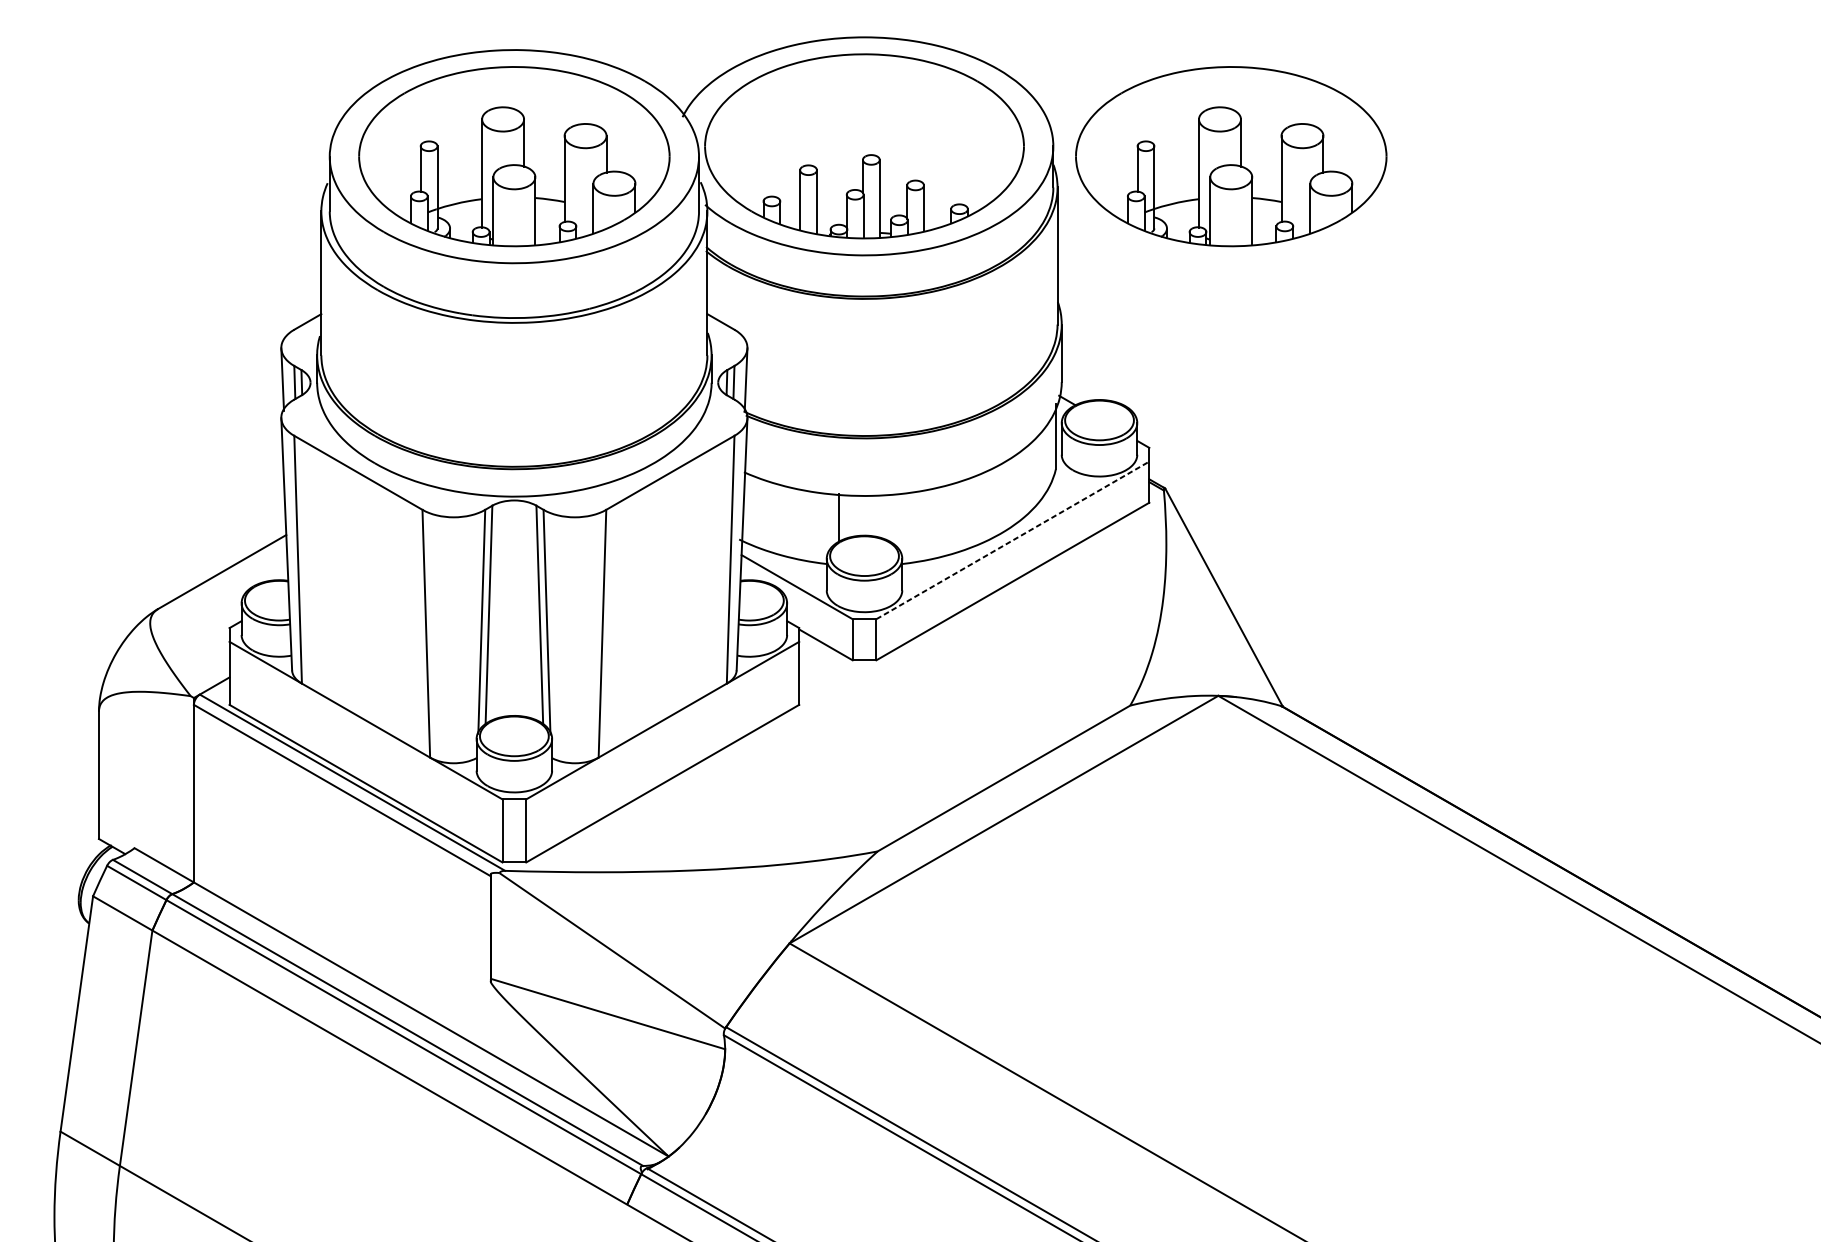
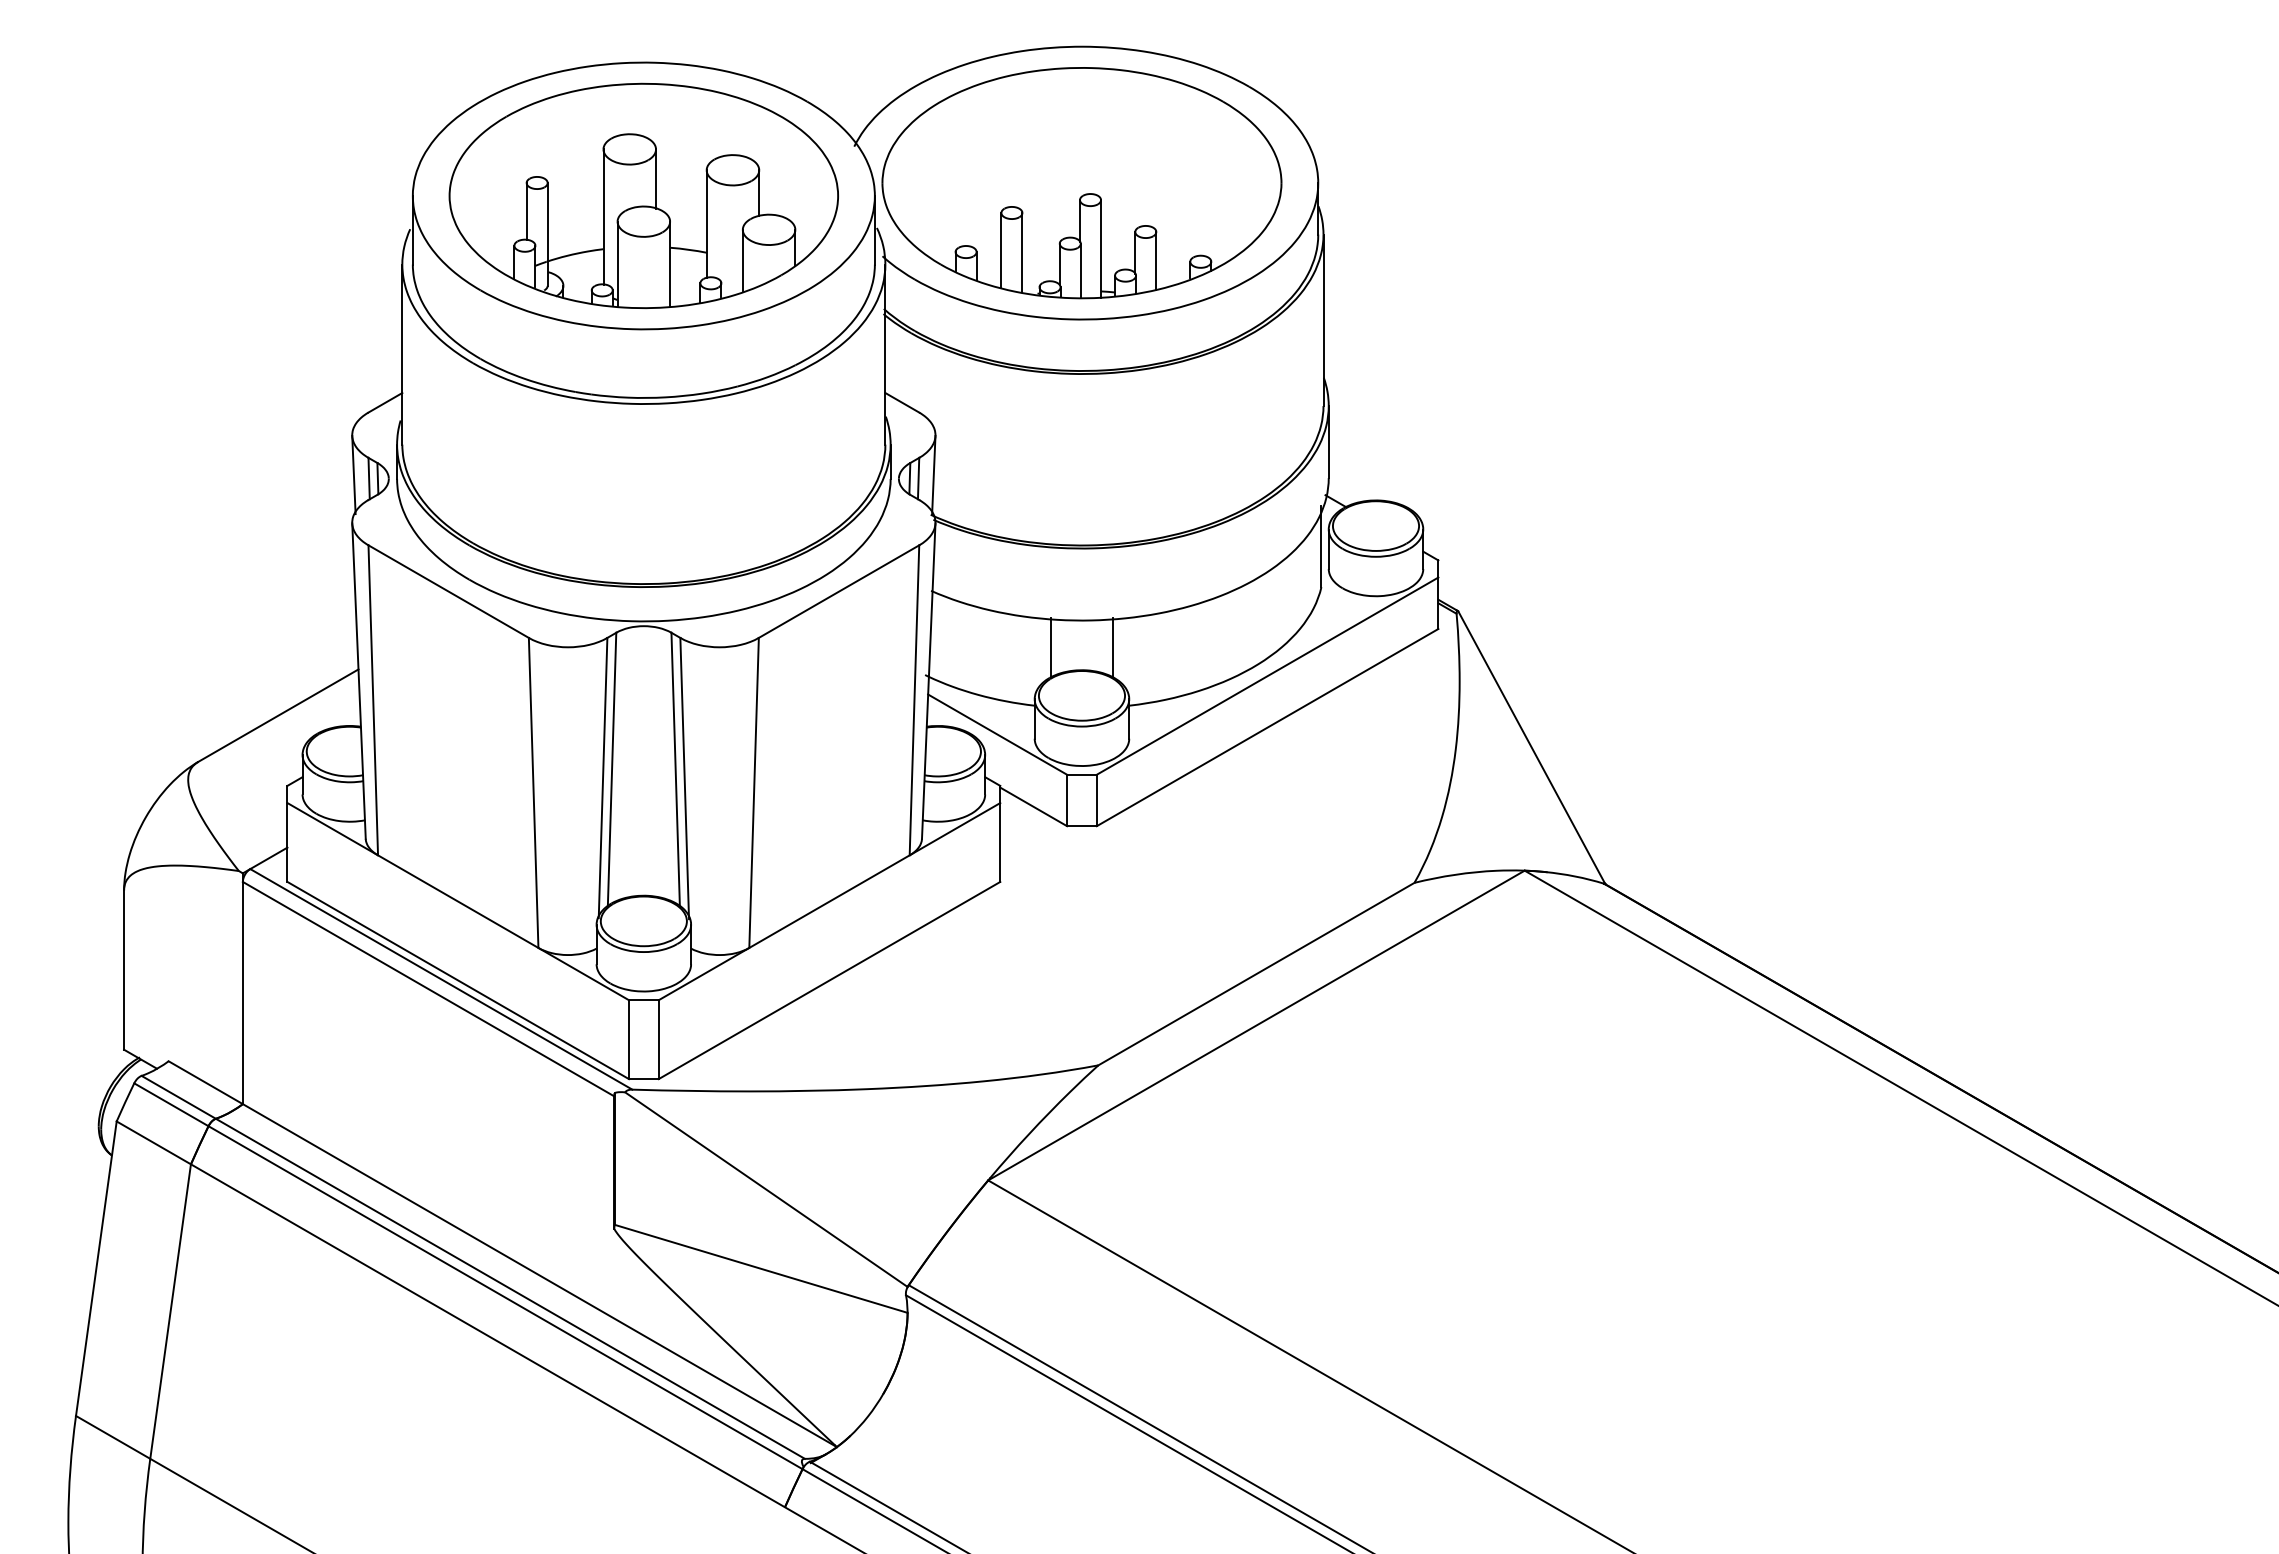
part: (1230, 156) -> (1540, 195), removed
line: (889, 518) -> (1113, 648), added
line: (1013, 539) -> (1268, 675), dashed -> solid

